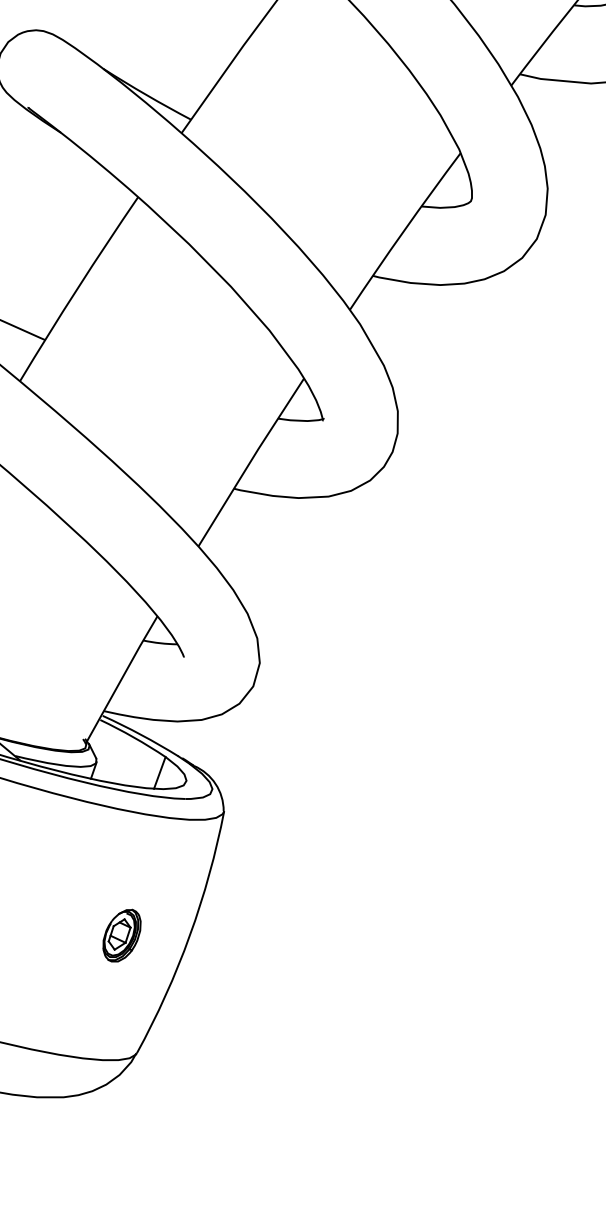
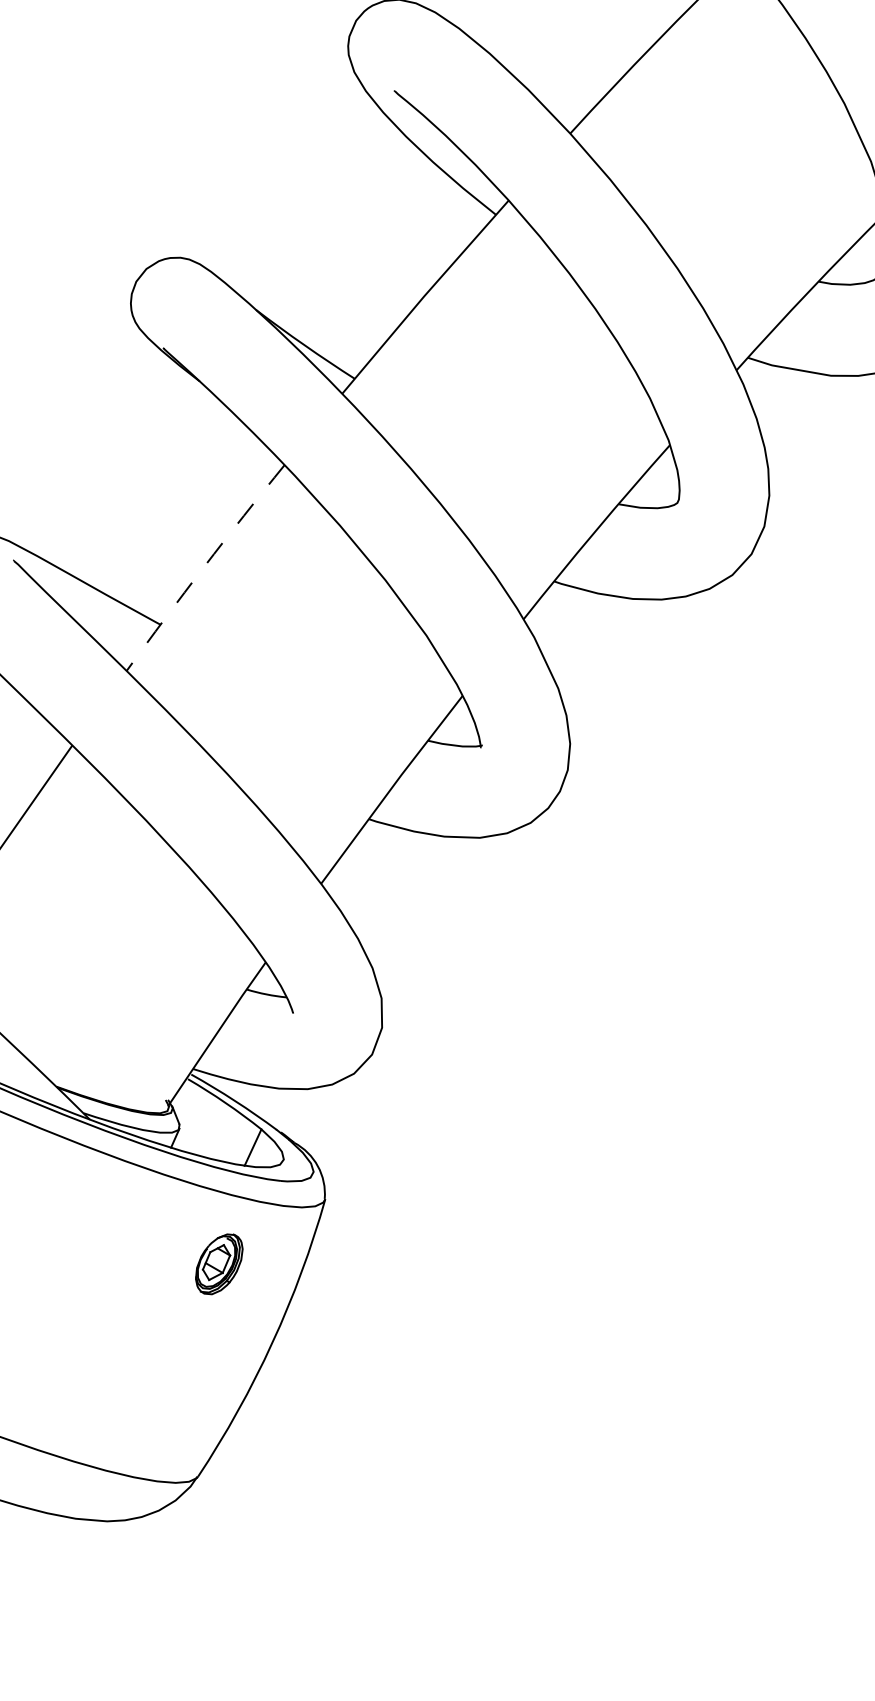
arc: (78, 288) -> (204, 566), solid -> dashed
part: (122, 935) -> (219, 1264), moved

